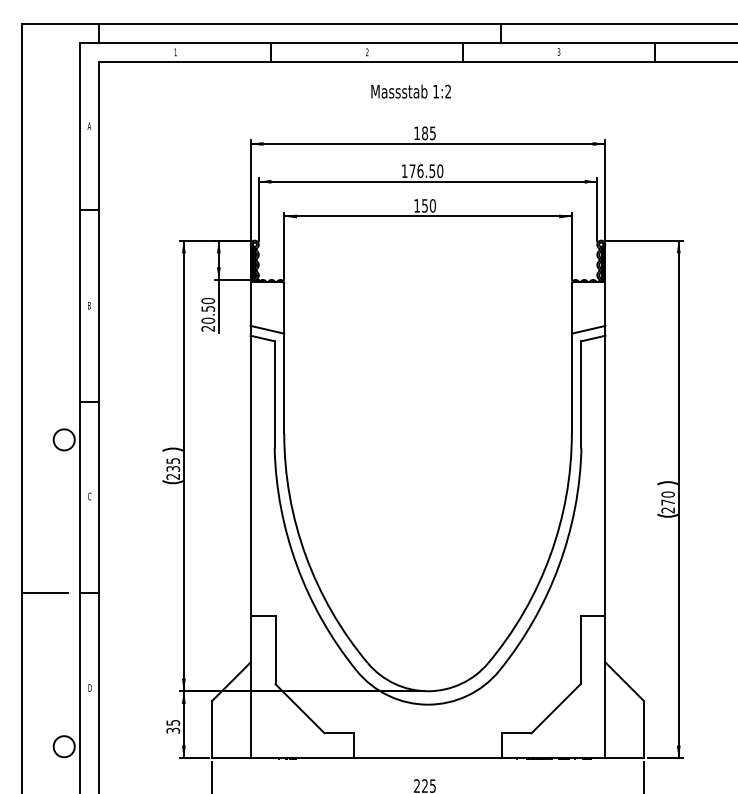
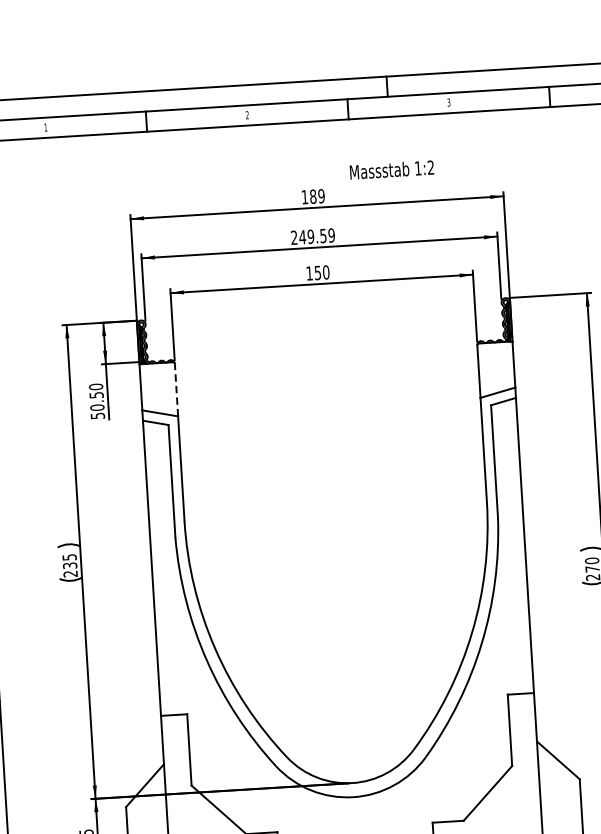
text: (410, 91) -> (391, 169), moved
text: (432, 132) -> (321, 195), 185 -> 189
text: (422, 171) -> (313, 236), 176.50 -> 249.59
line: (284, 308) -> (176, 389), solid -> dashed
text: (208, 328) -> (98, 415), 20.50 -> 50.50

